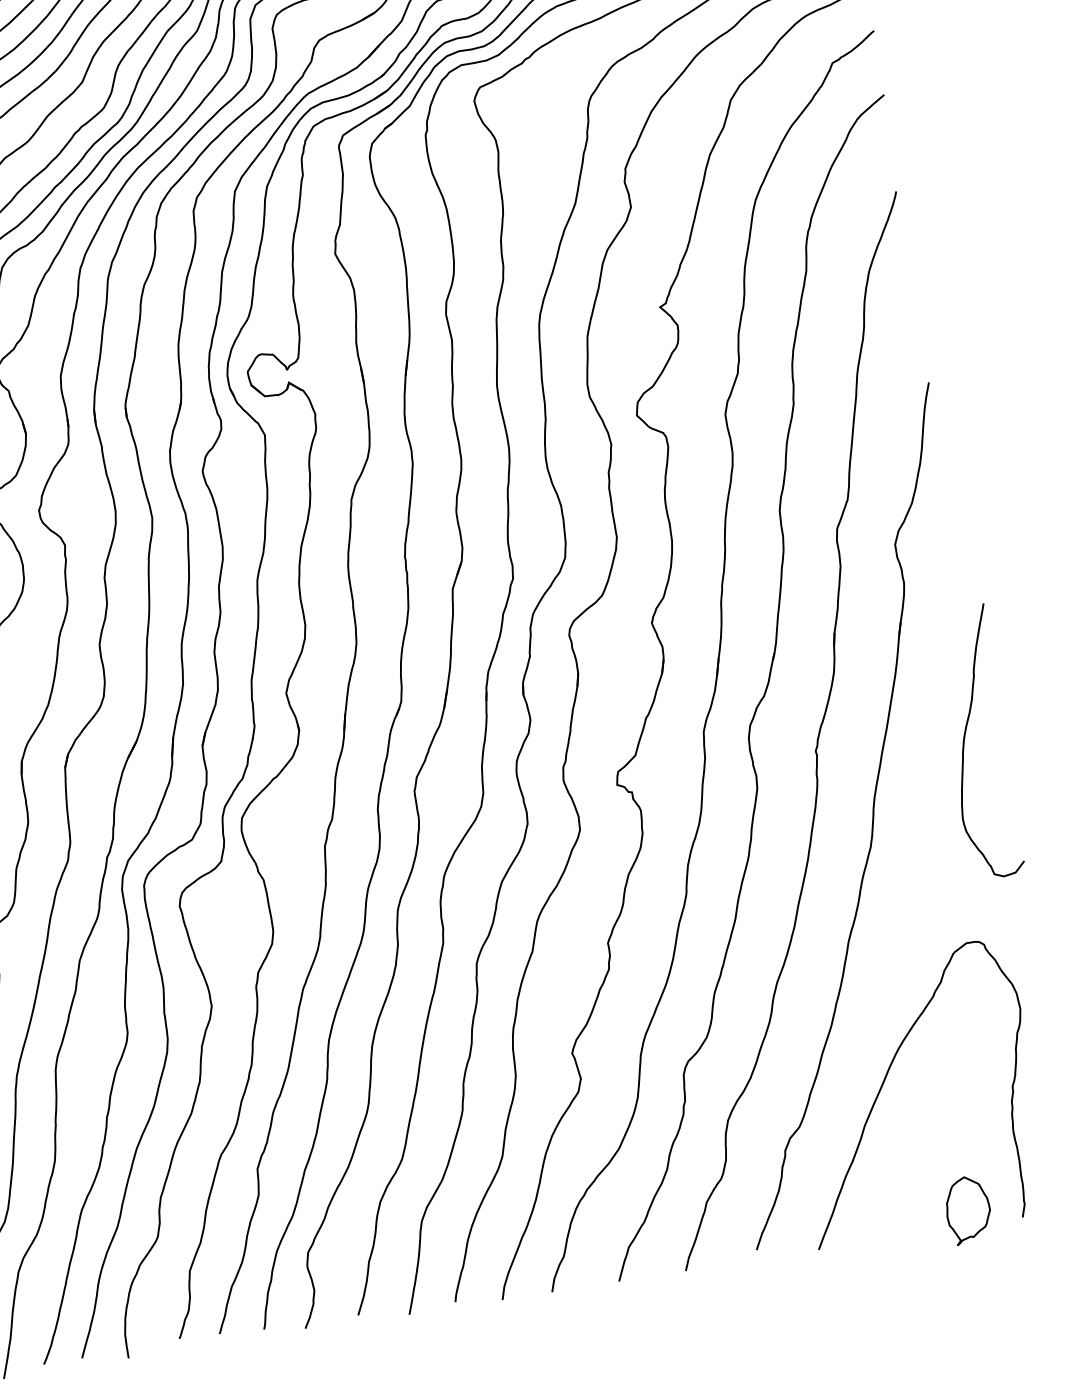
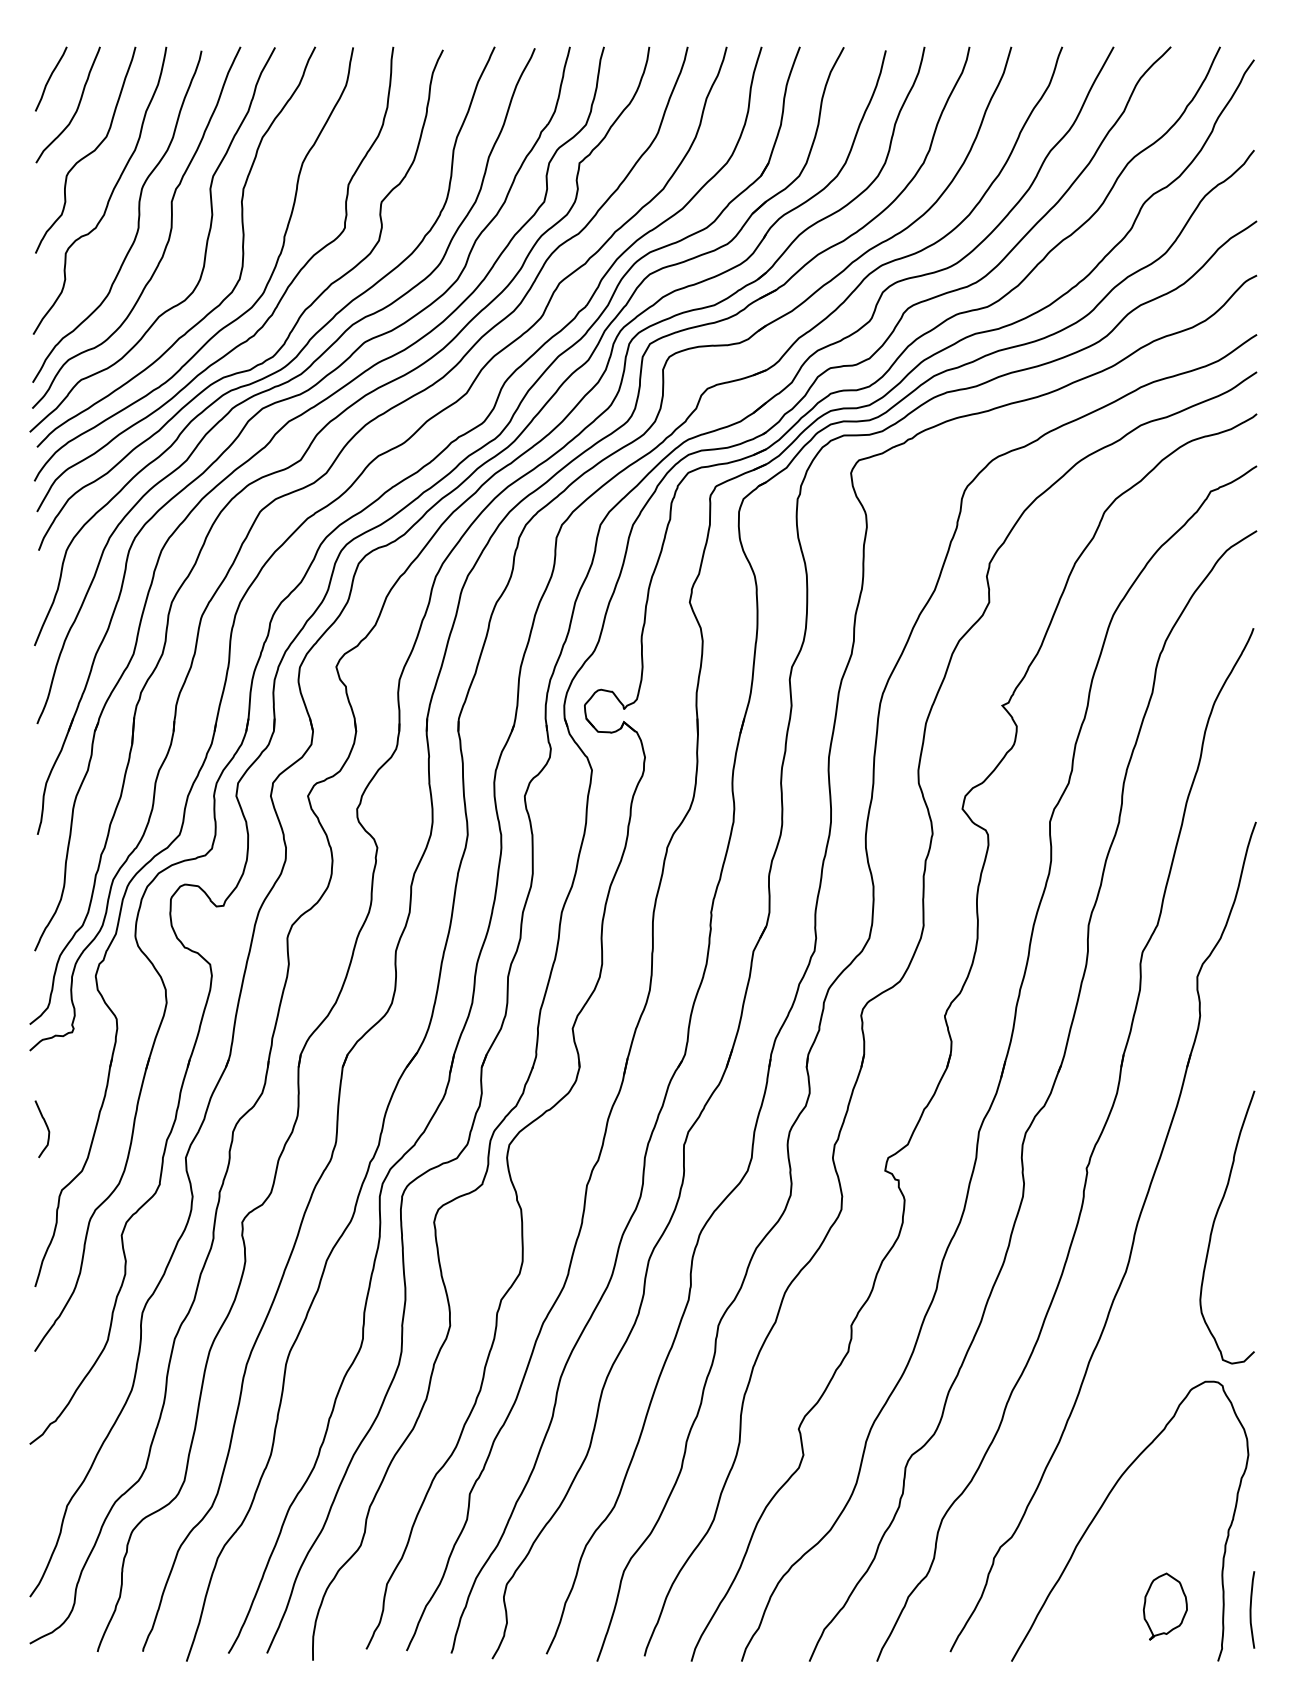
curve: (964, 741) -> (1214, 1224), moved
curve: (1047, 1160) -> (1251, 1609), added
part: (968, 1209) -> (1165, 1606), moved

